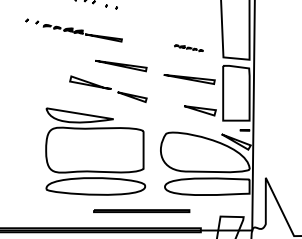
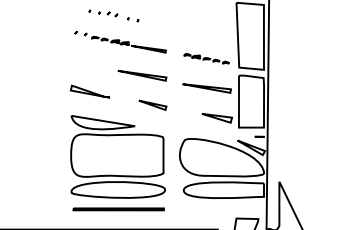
part: (73, 29) -> (120, 41), moved
part: (188, 47) -> (206, 58), size x1.67
part: (89, 82) -> (89, 91), moved
line: (141, 211) -> (118, 209), moved

